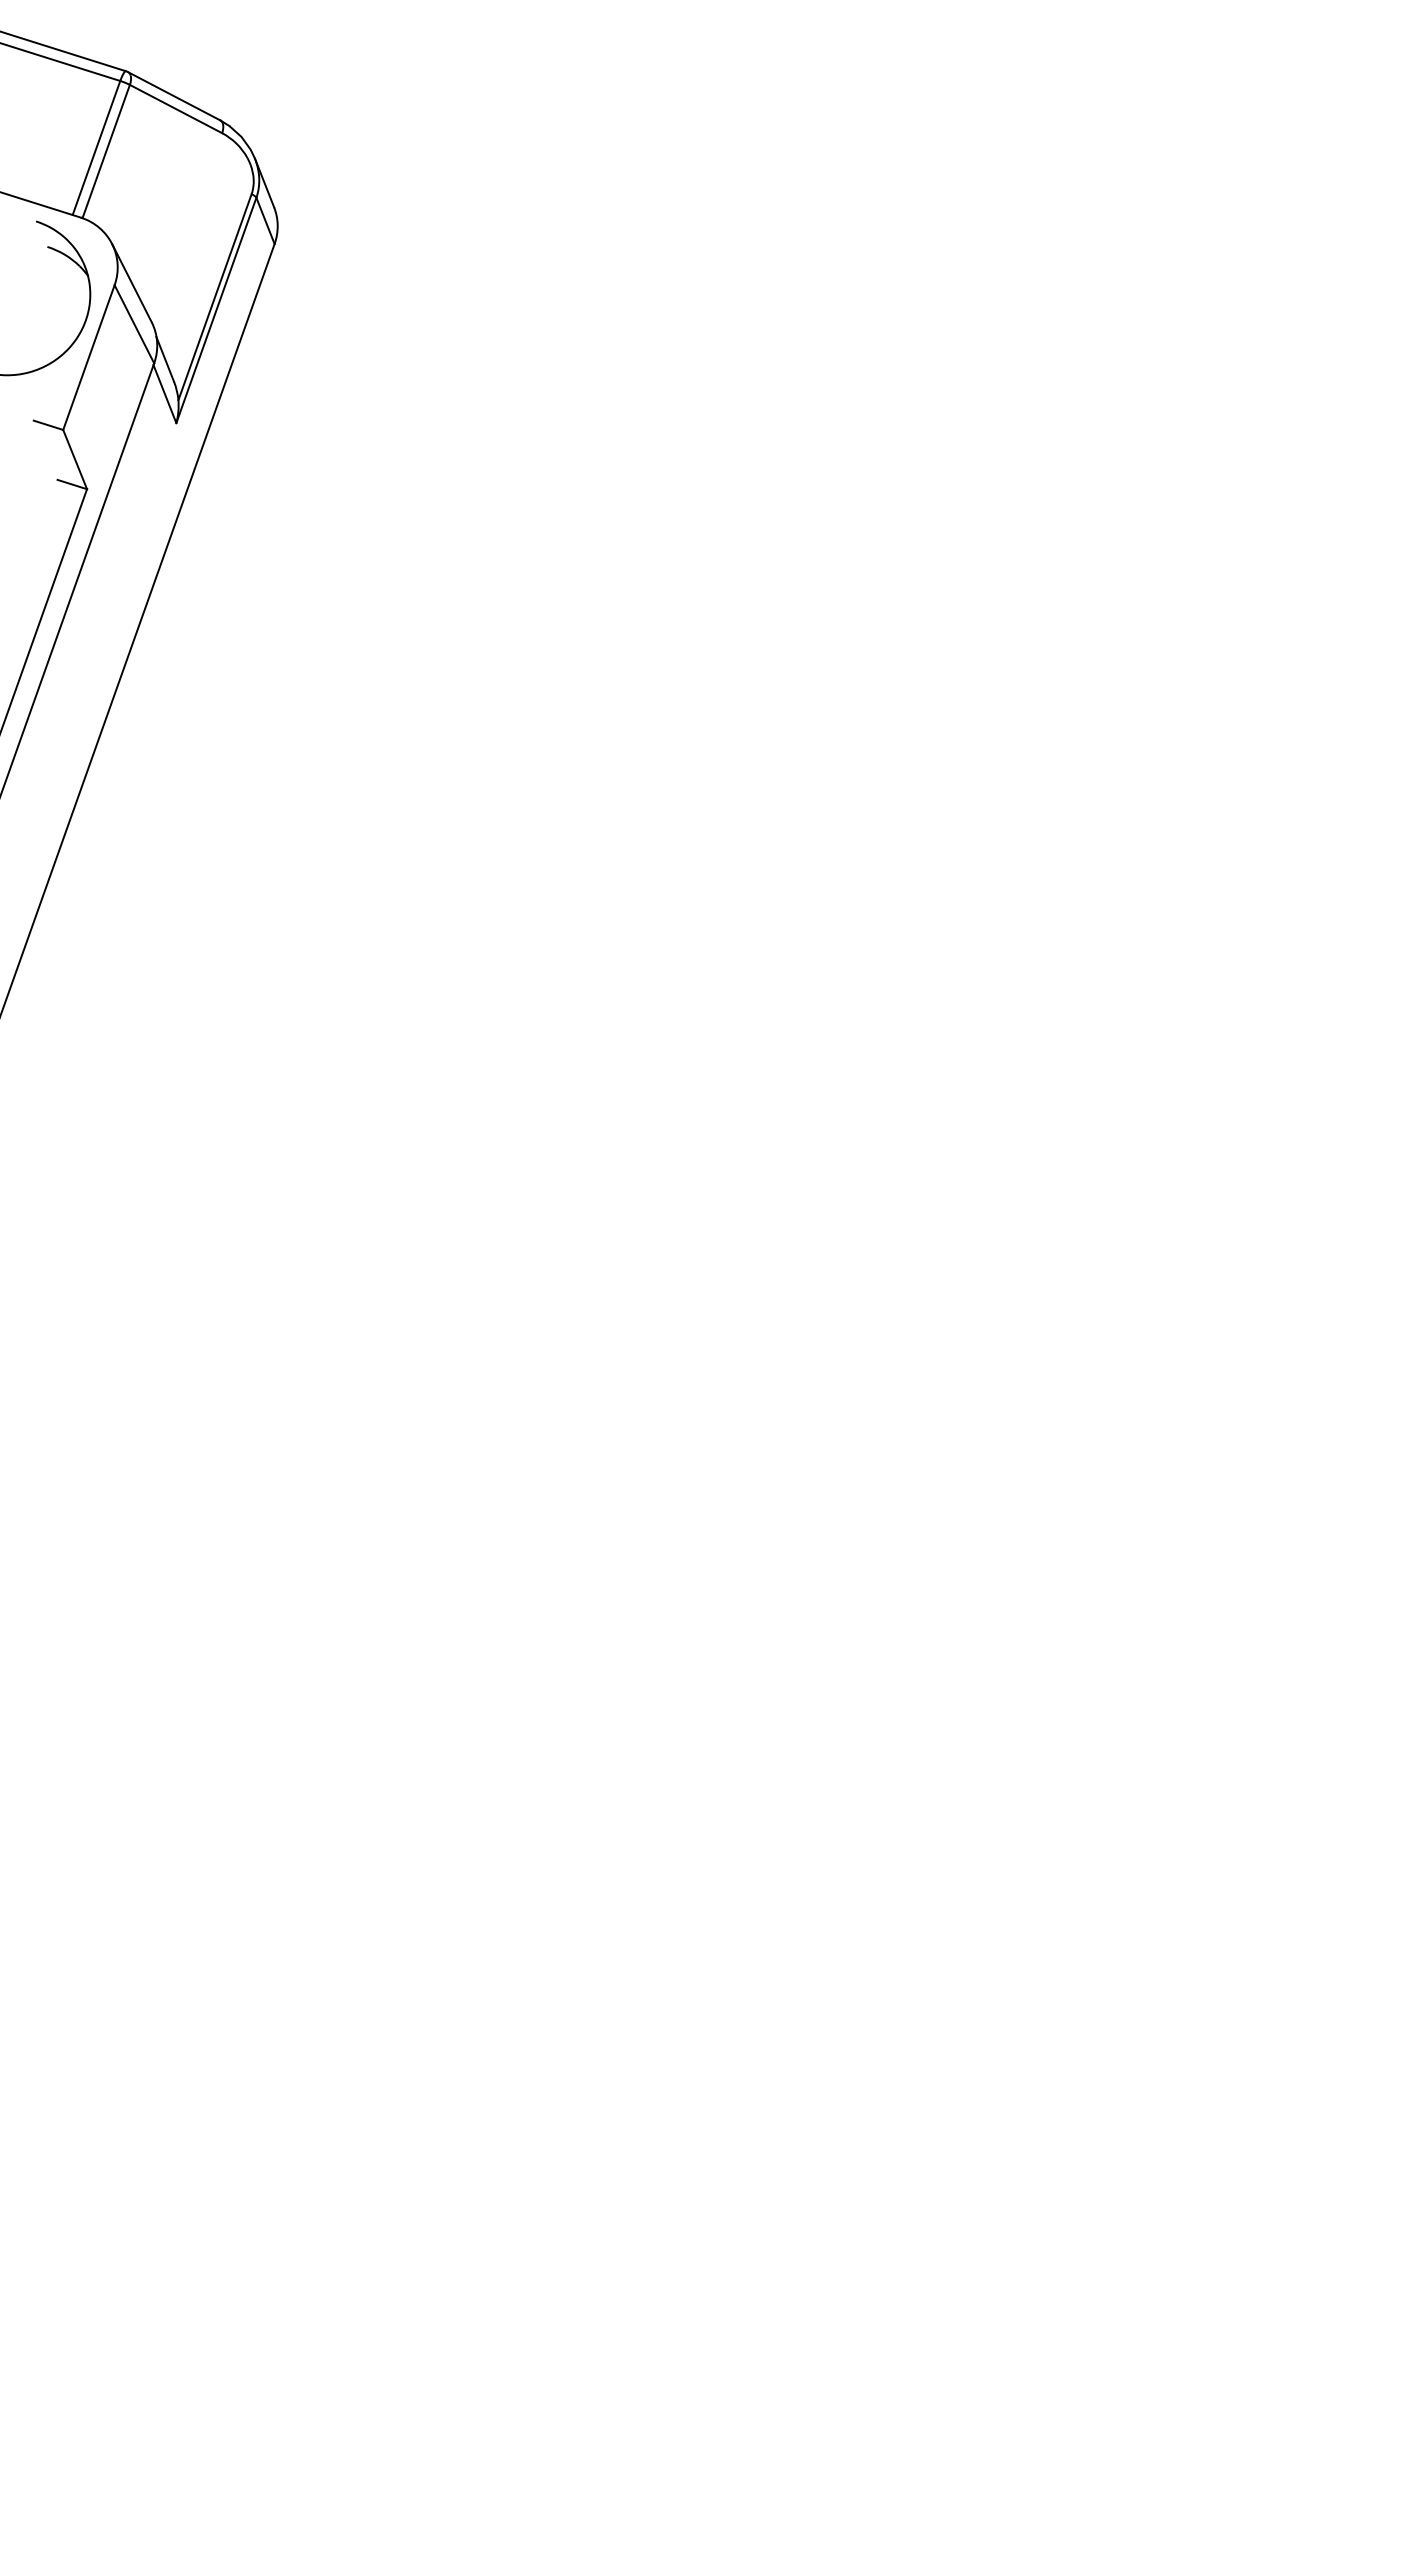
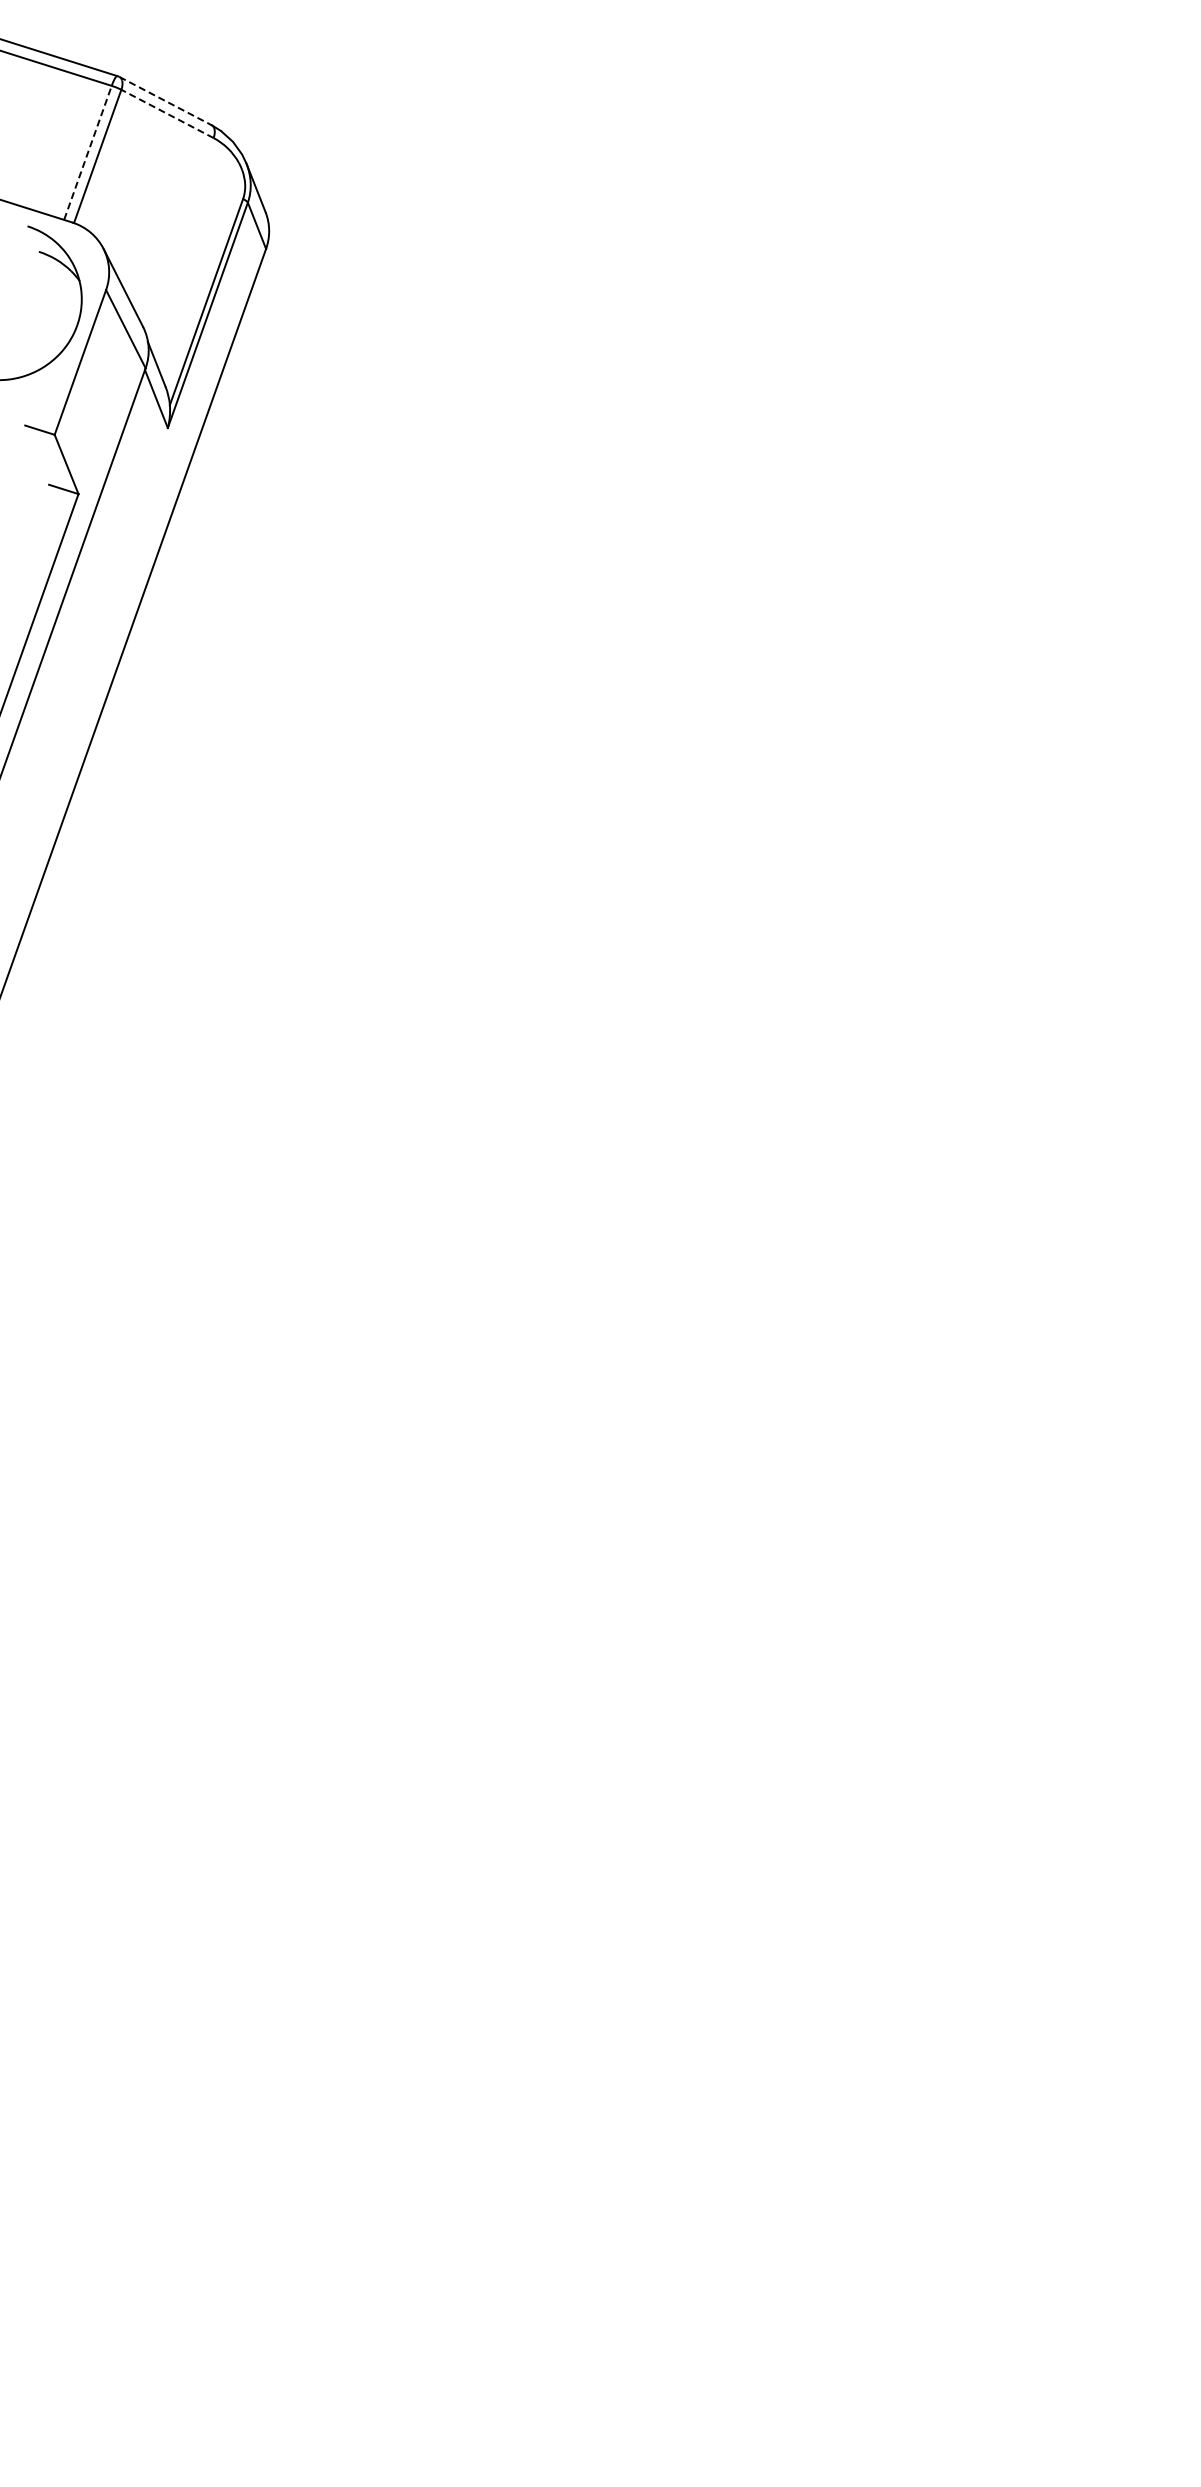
line: (174, 96) -> (165, 101), solid -> dashed
line: (175, 108) -> (166, 113), solid -> dashed
line: (96, 147) -> (87, 152), solid -> dashed

